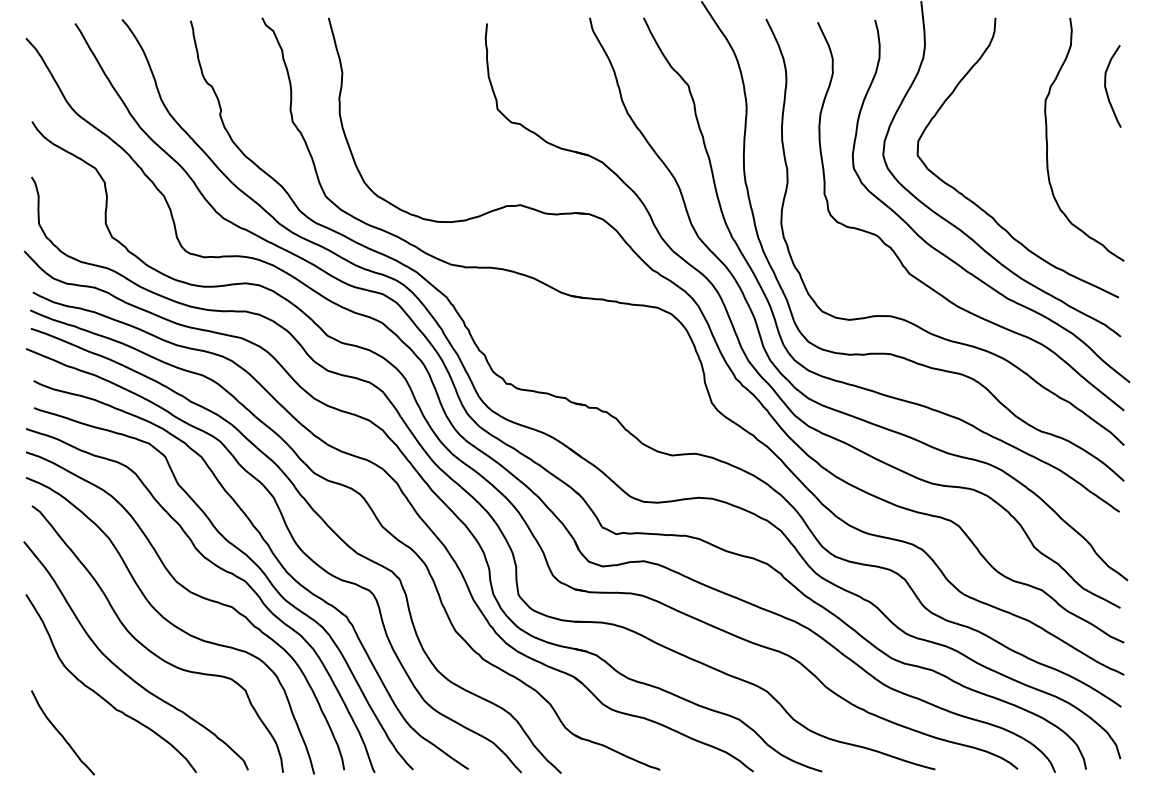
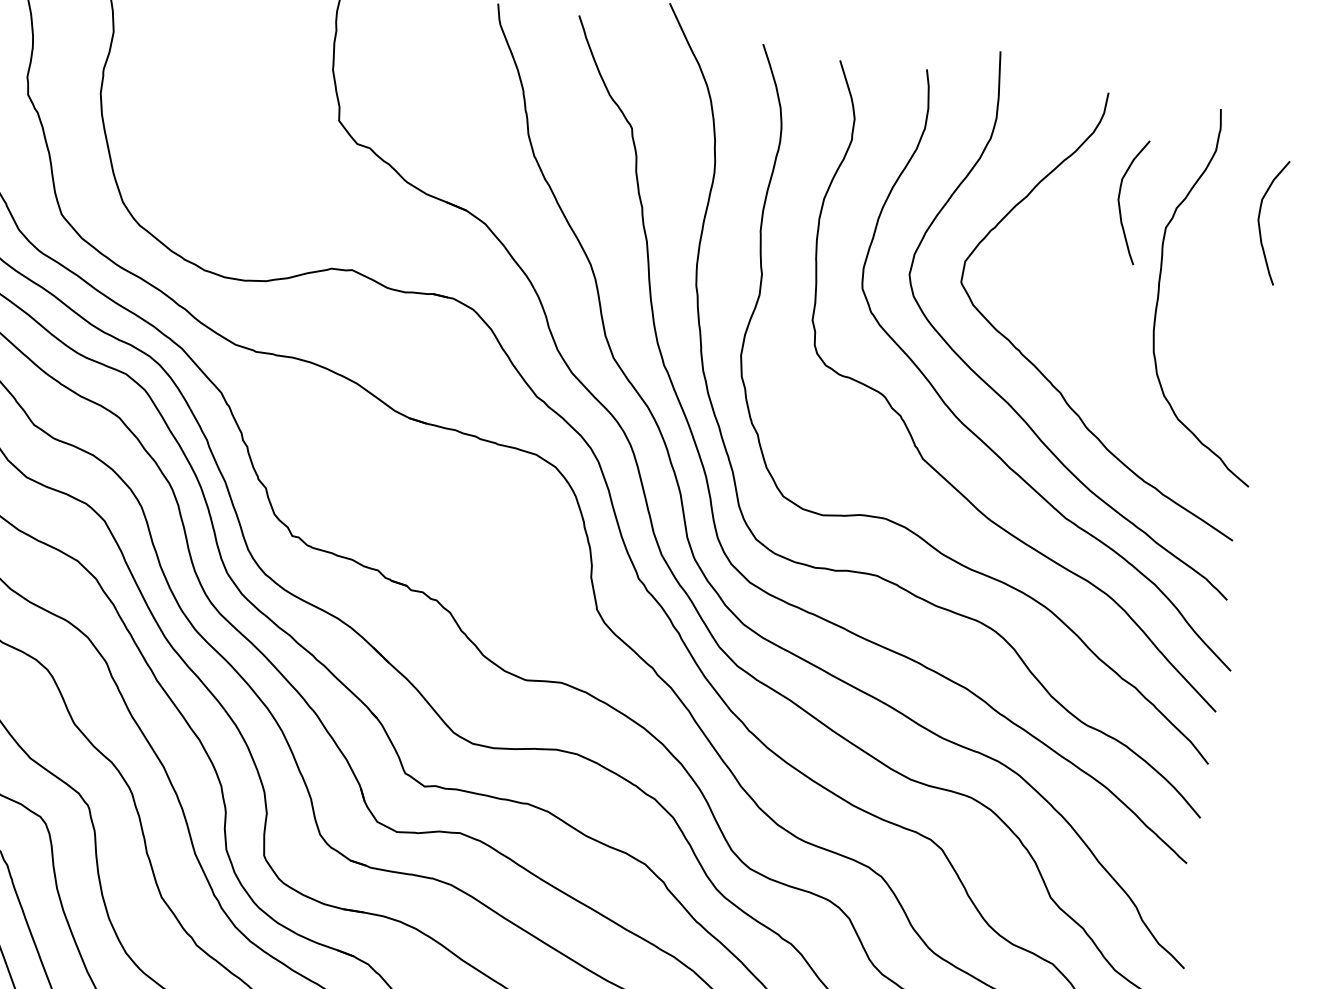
curve: (1013, 87) -> (1120, 201), added

